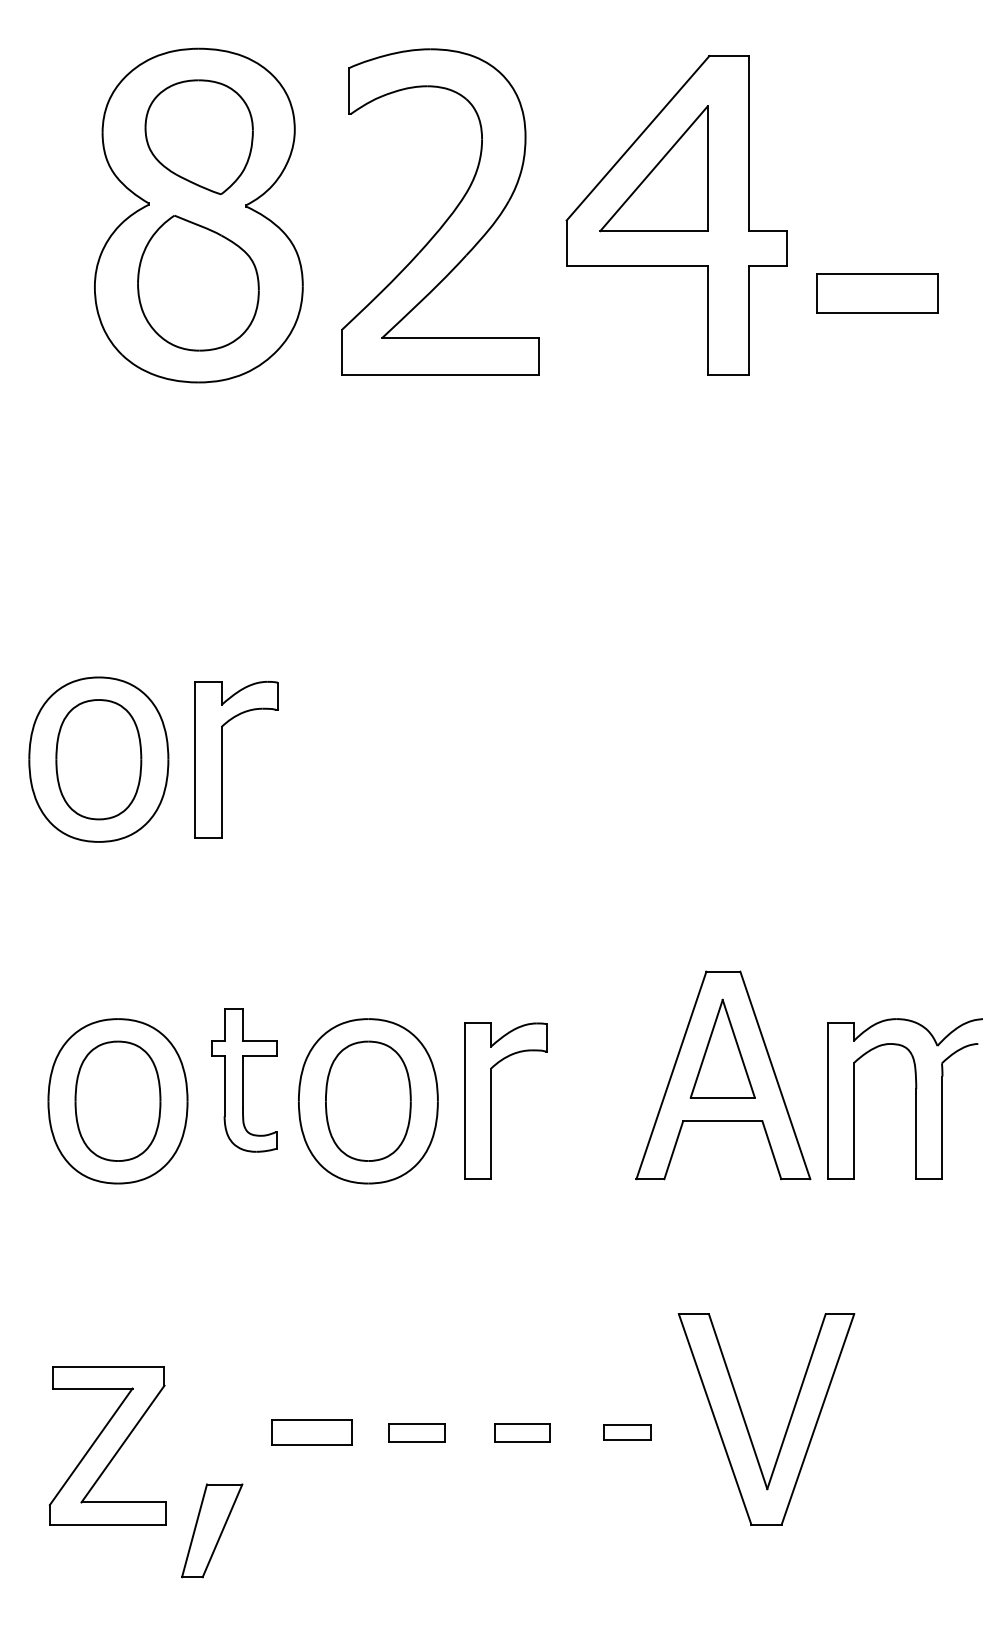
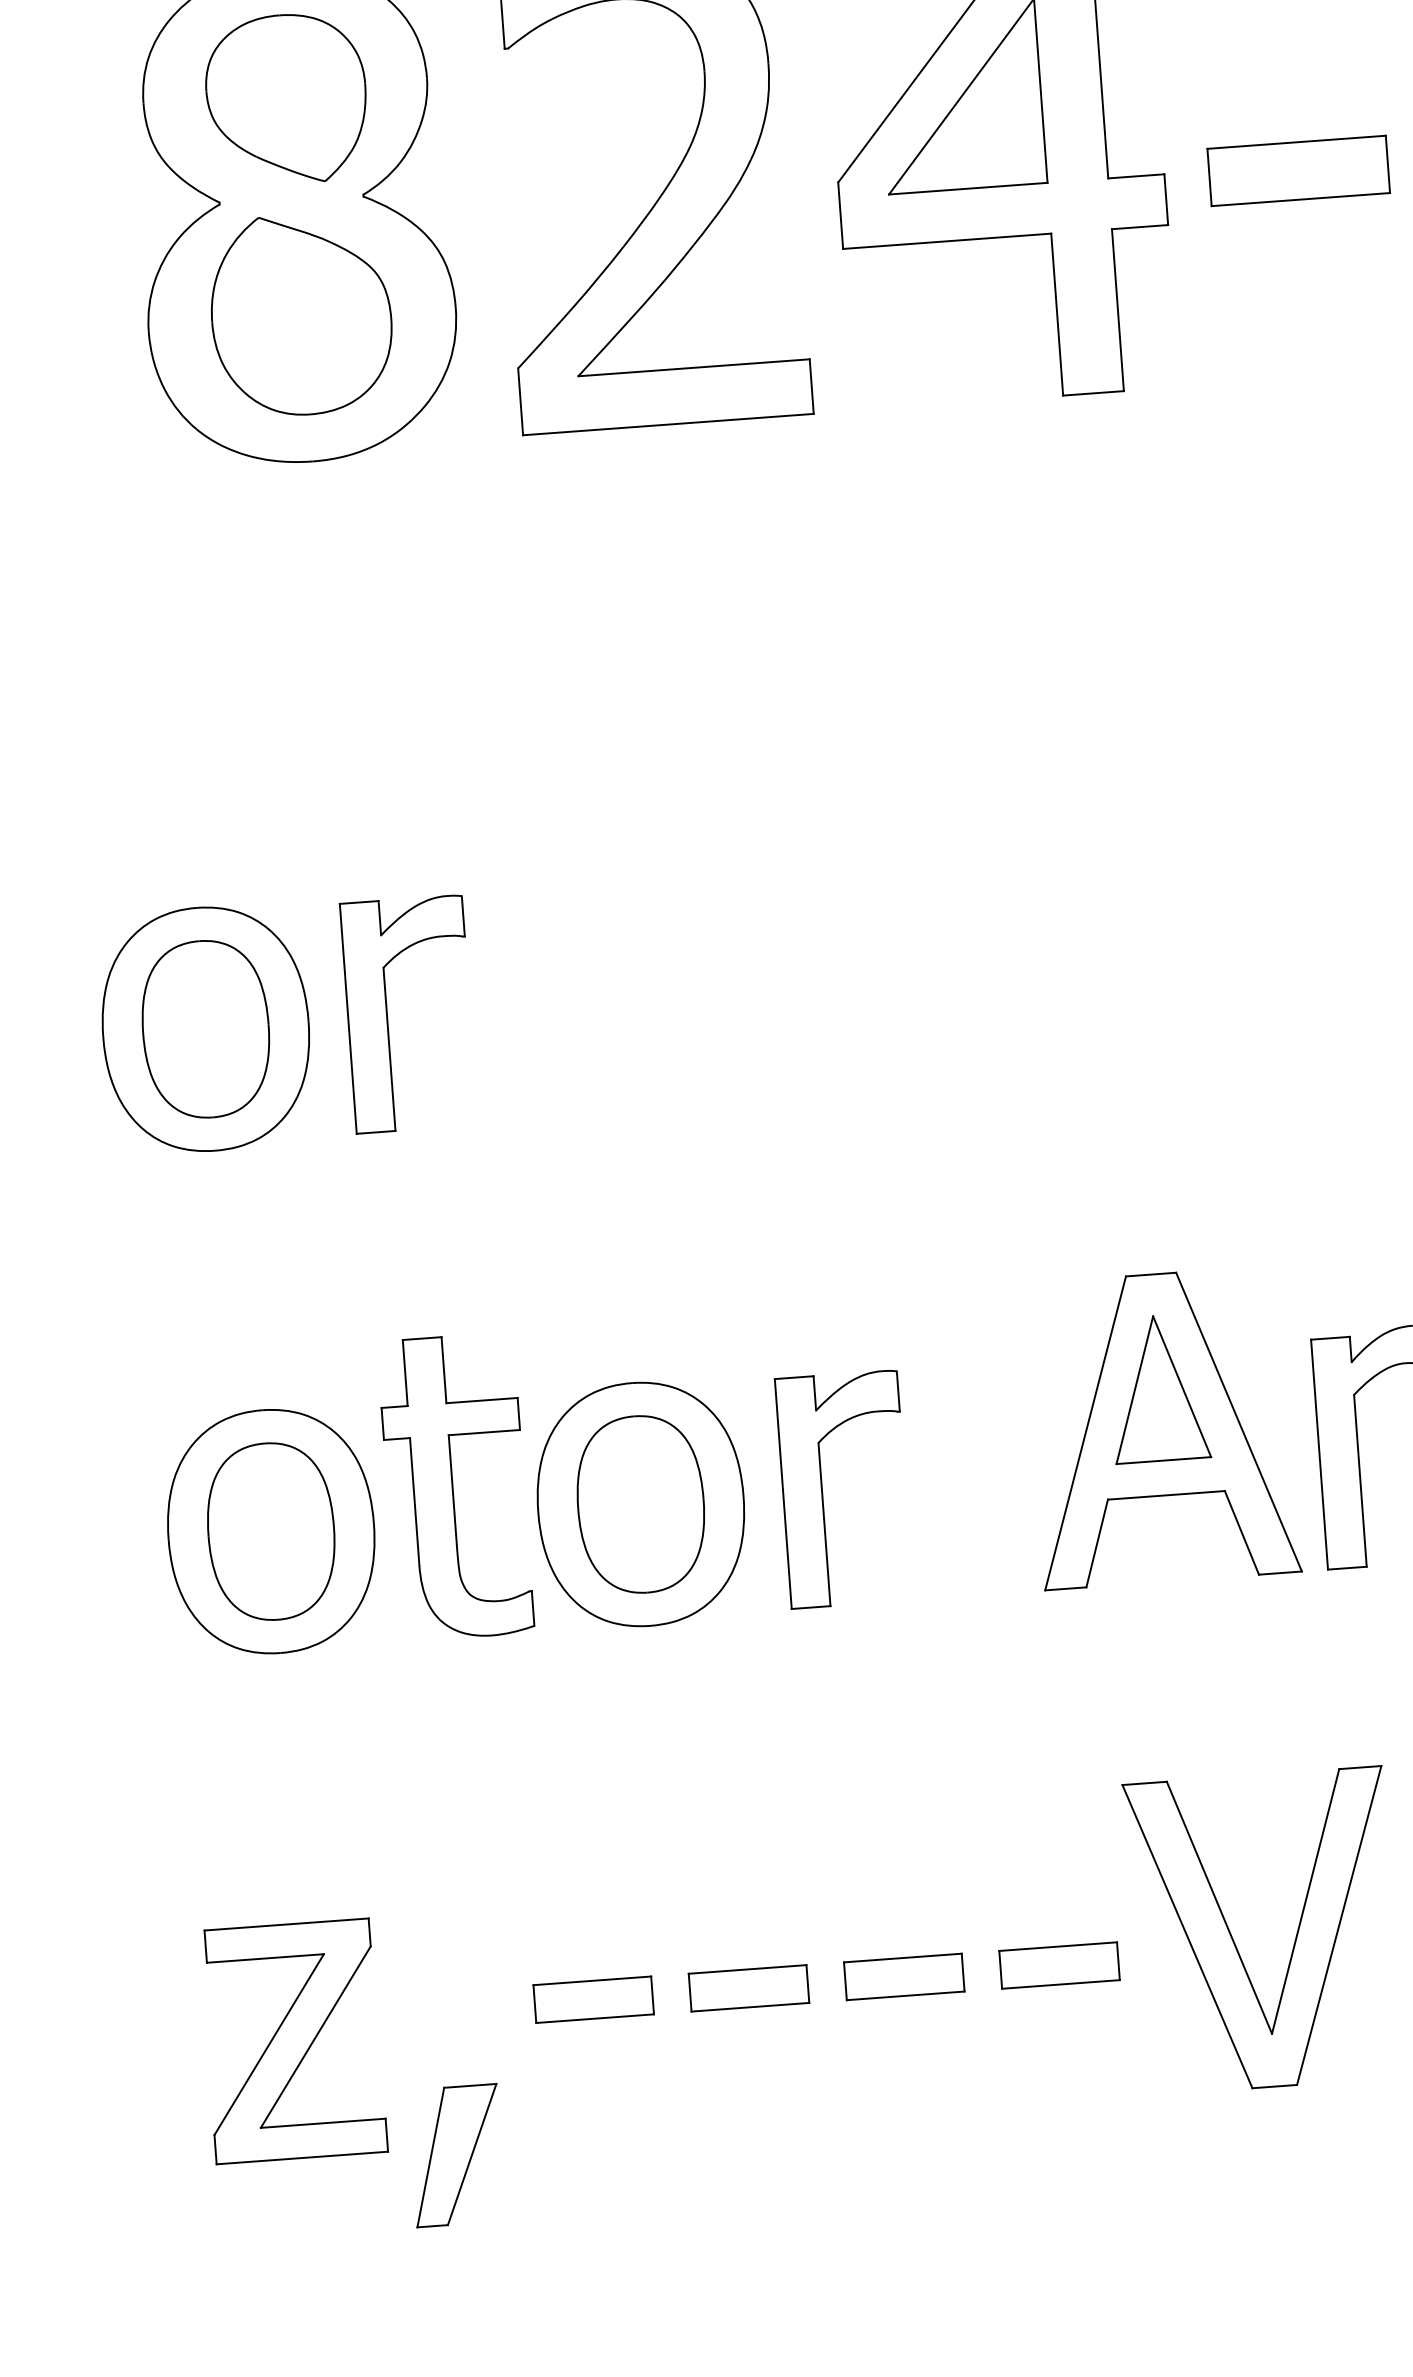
part: (877, 293) -> (1298, 170), moved
part: (244, 1080) -> (455, 1487), size x1.43
part: (416, 1432) -> (747, 1988), size x1.43
part: (522, 1432) -> (904, 1976), size x1.43
part: (627, 1432) -> (1059, 1965), size x1.67

